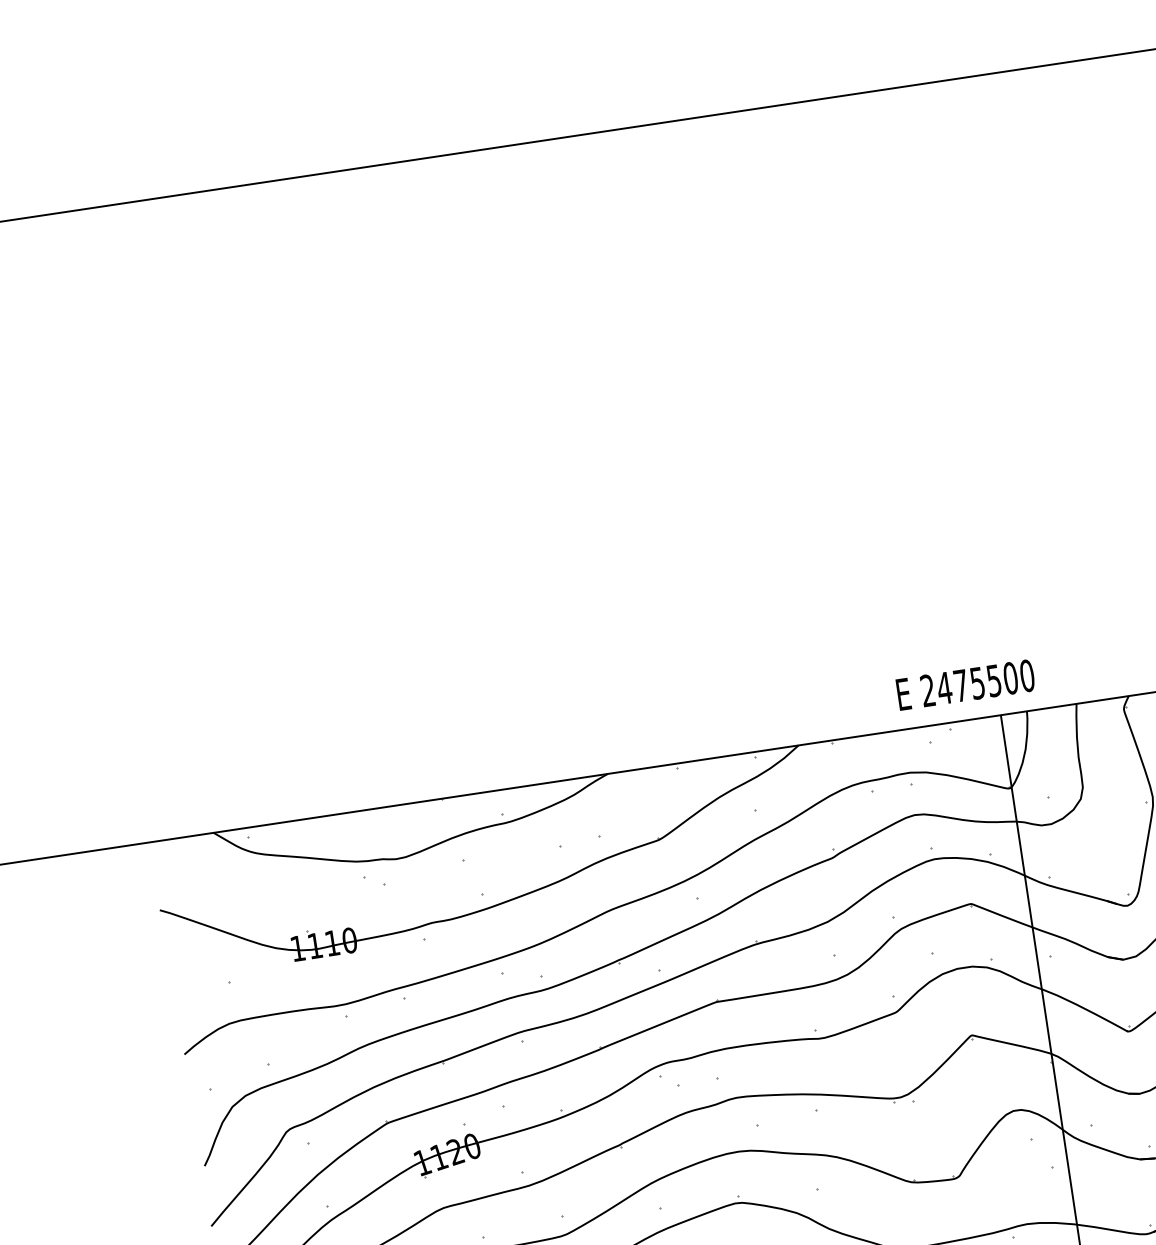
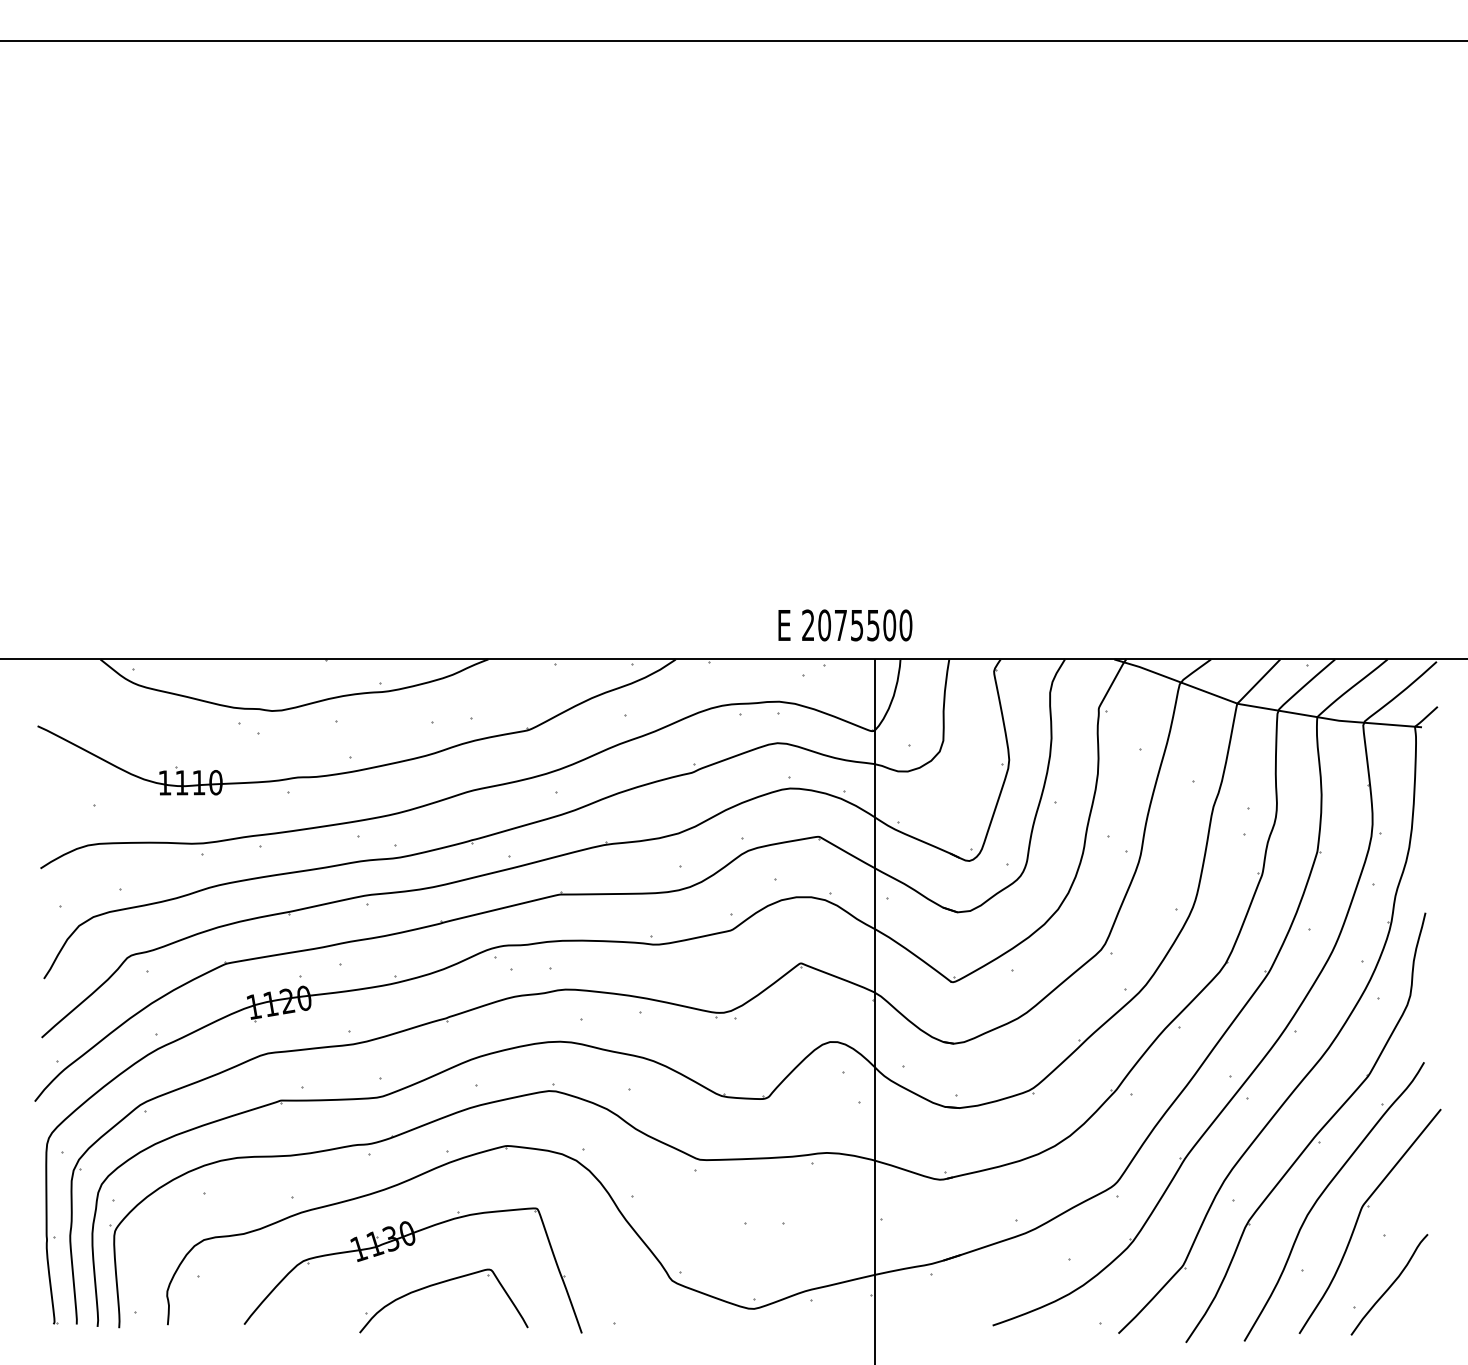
text: (944, 688) -> (824, 625), 2475500 -> 2075500

